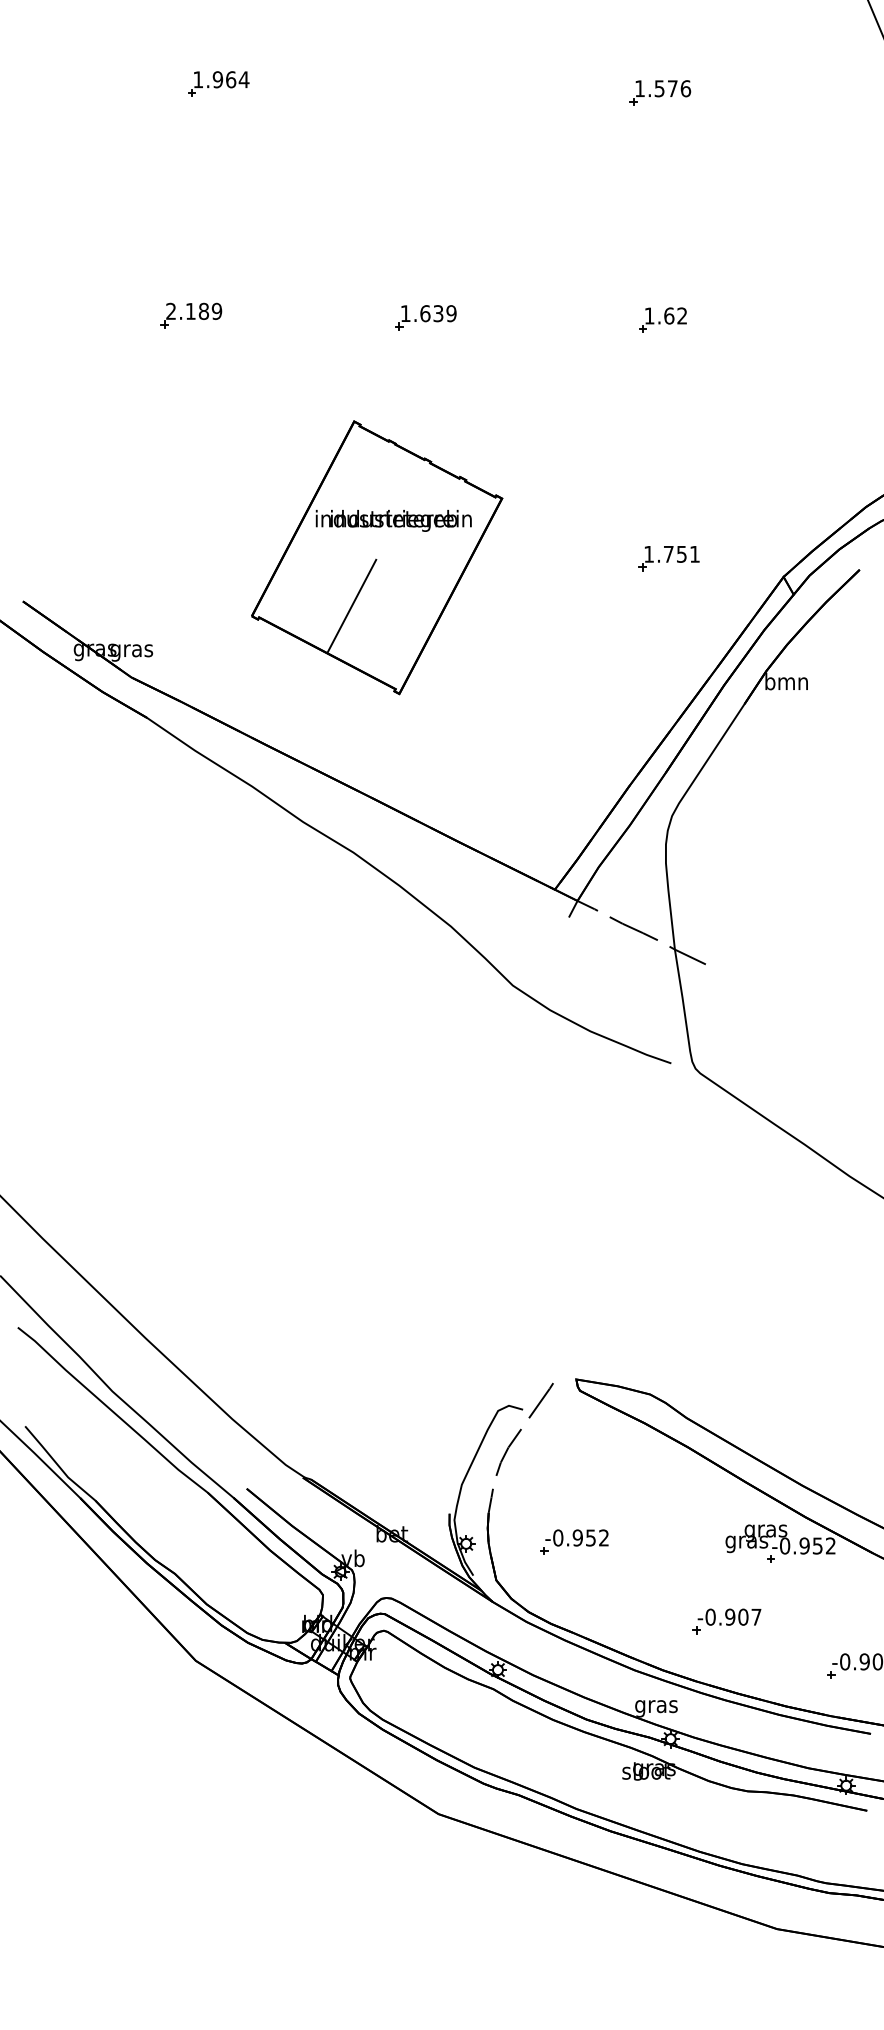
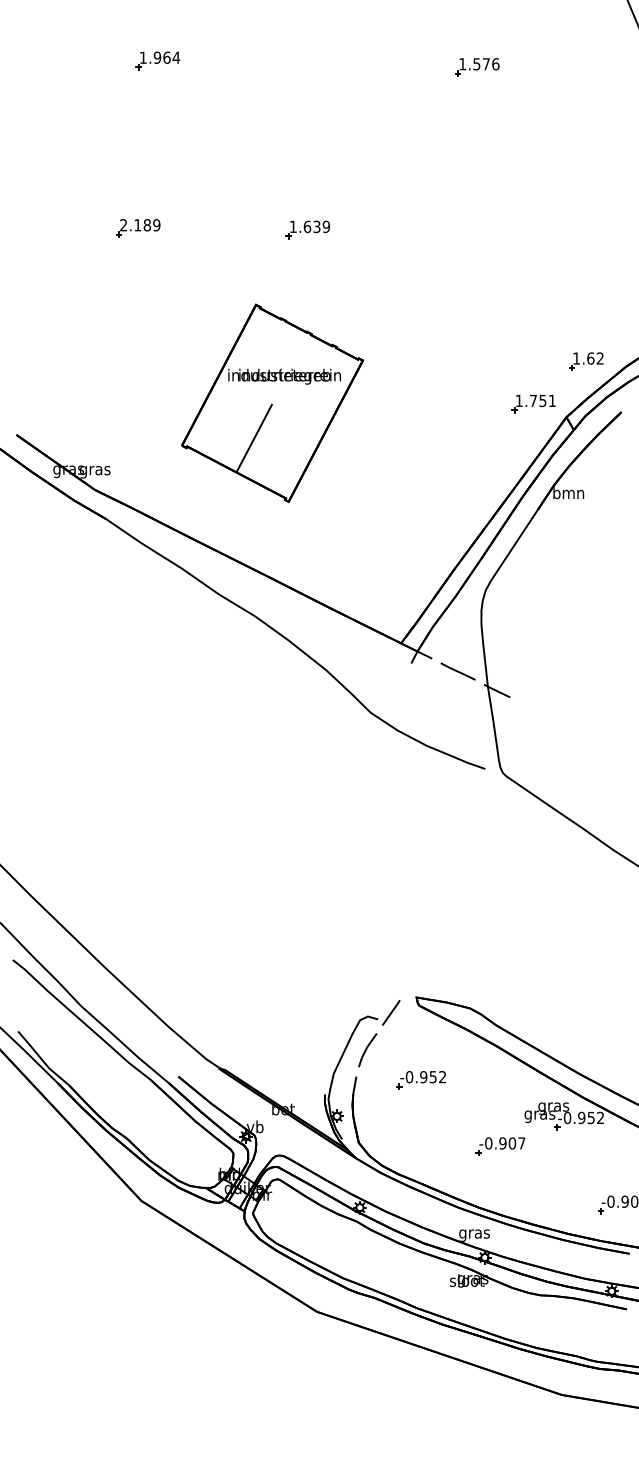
part: (663, 320) -> (586, 361), moved
part: (668, 559) -> (533, 404), moved
part: (573, 1542) -> (420, 1080), moved
part: (726, 1621) -> (500, 1146), moved

